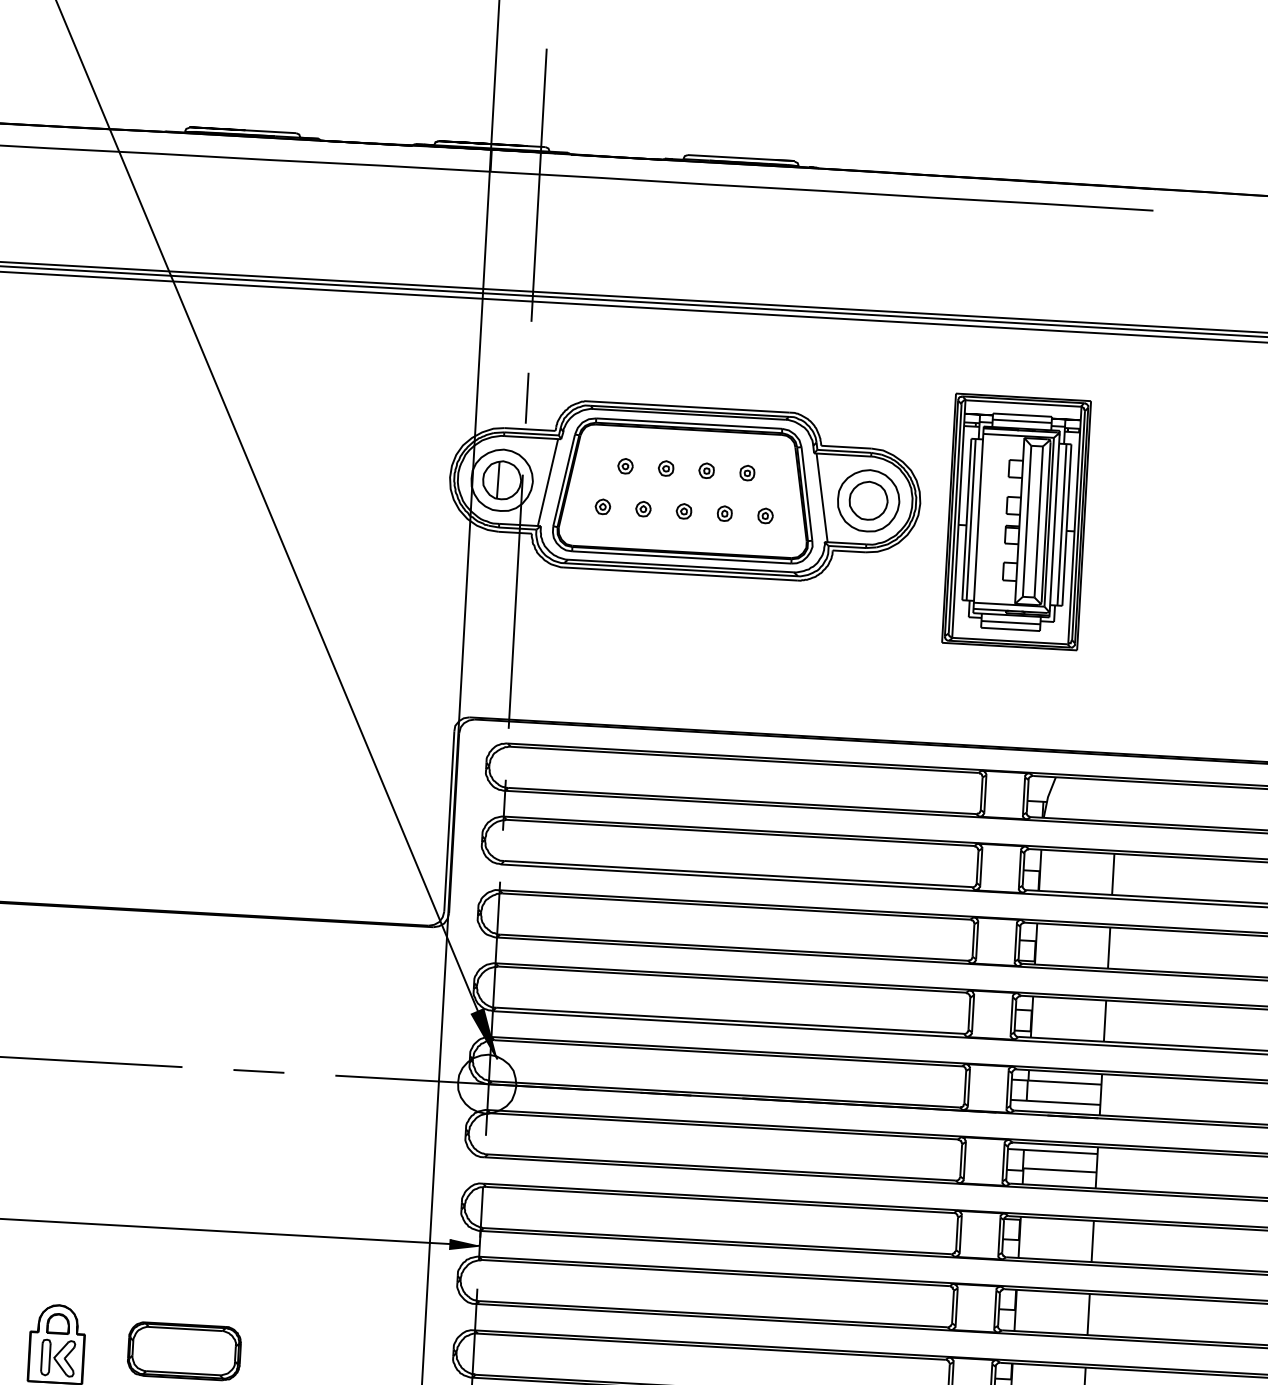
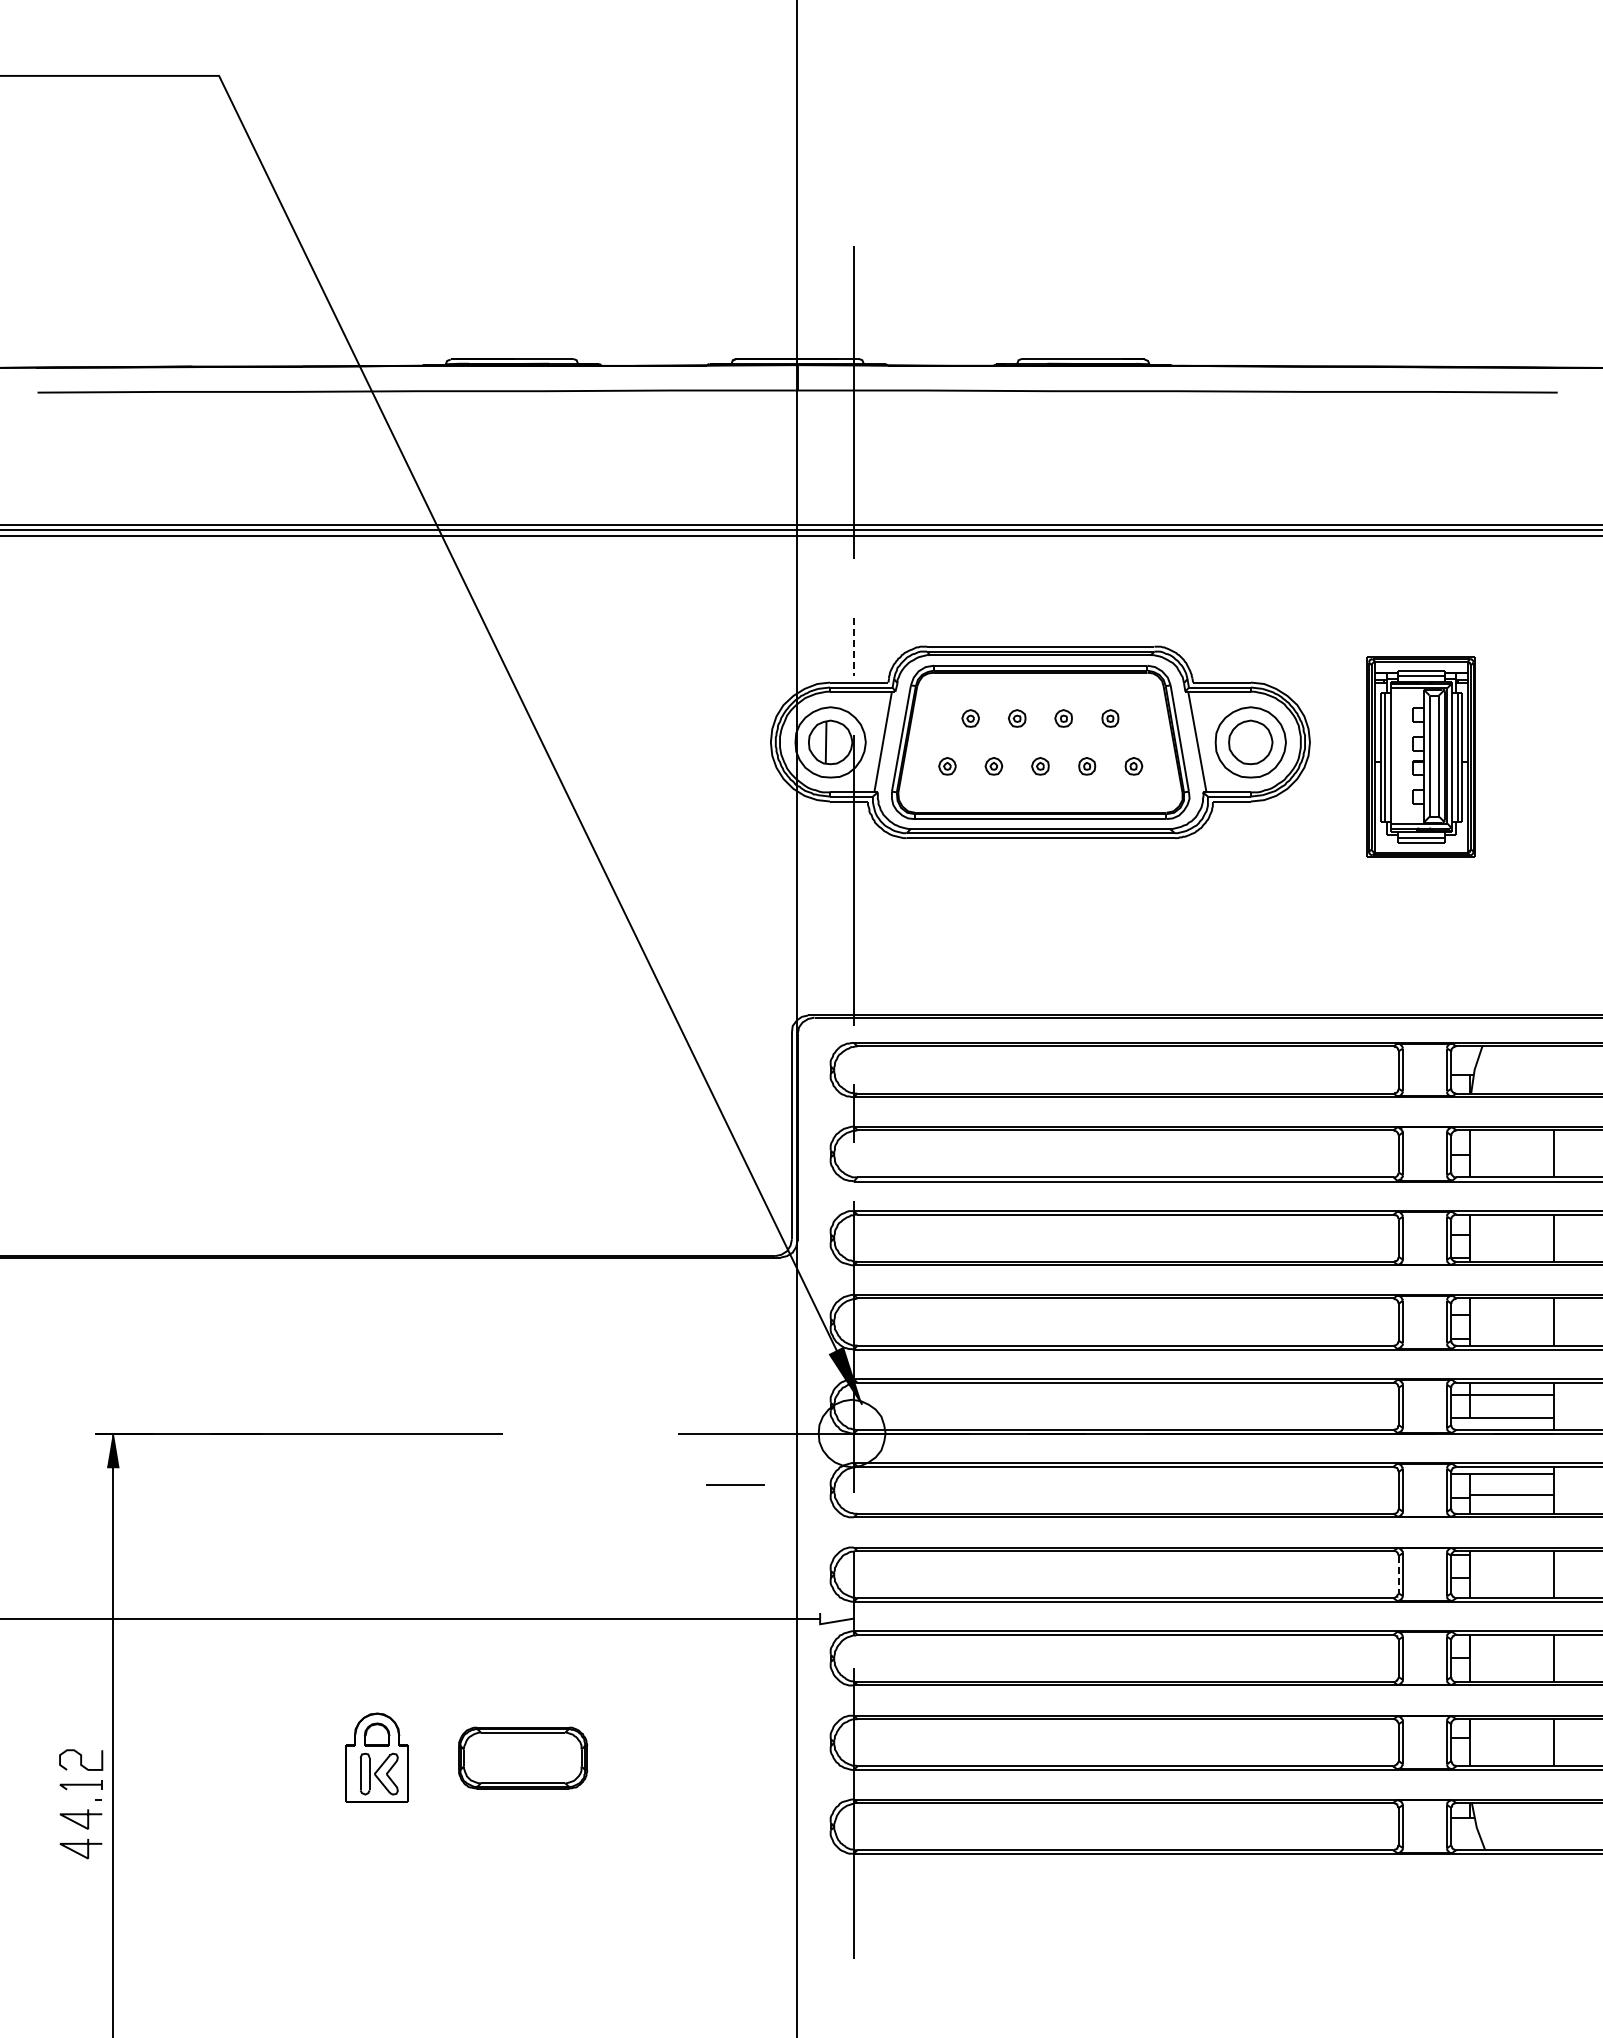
line: (526, 398) -> (853, 647), solid -> dashed
part: (1016, 521) -> (1421, 756), size x0.7
line: (259, 1071) -> (735, 1484), moved
line: (956, 1233) -> (1398, 1574), solid -> dashed
fill: (464, 1244) -> (836, 1618), removed

